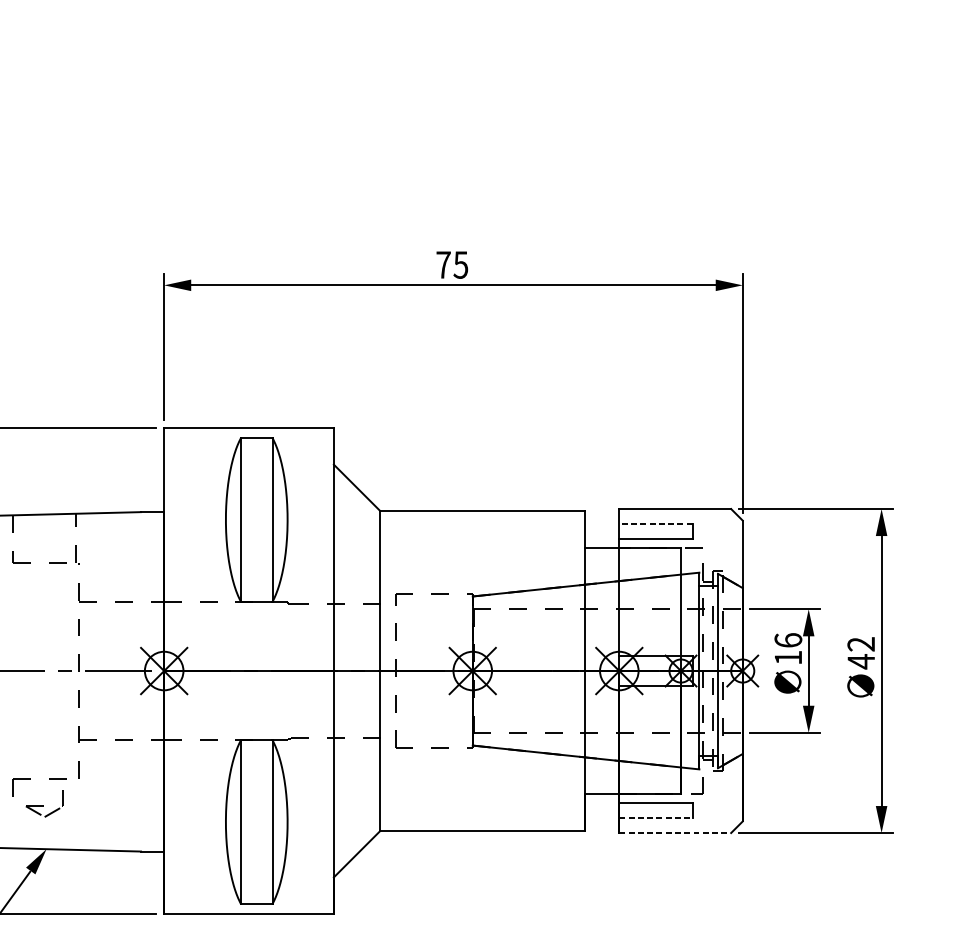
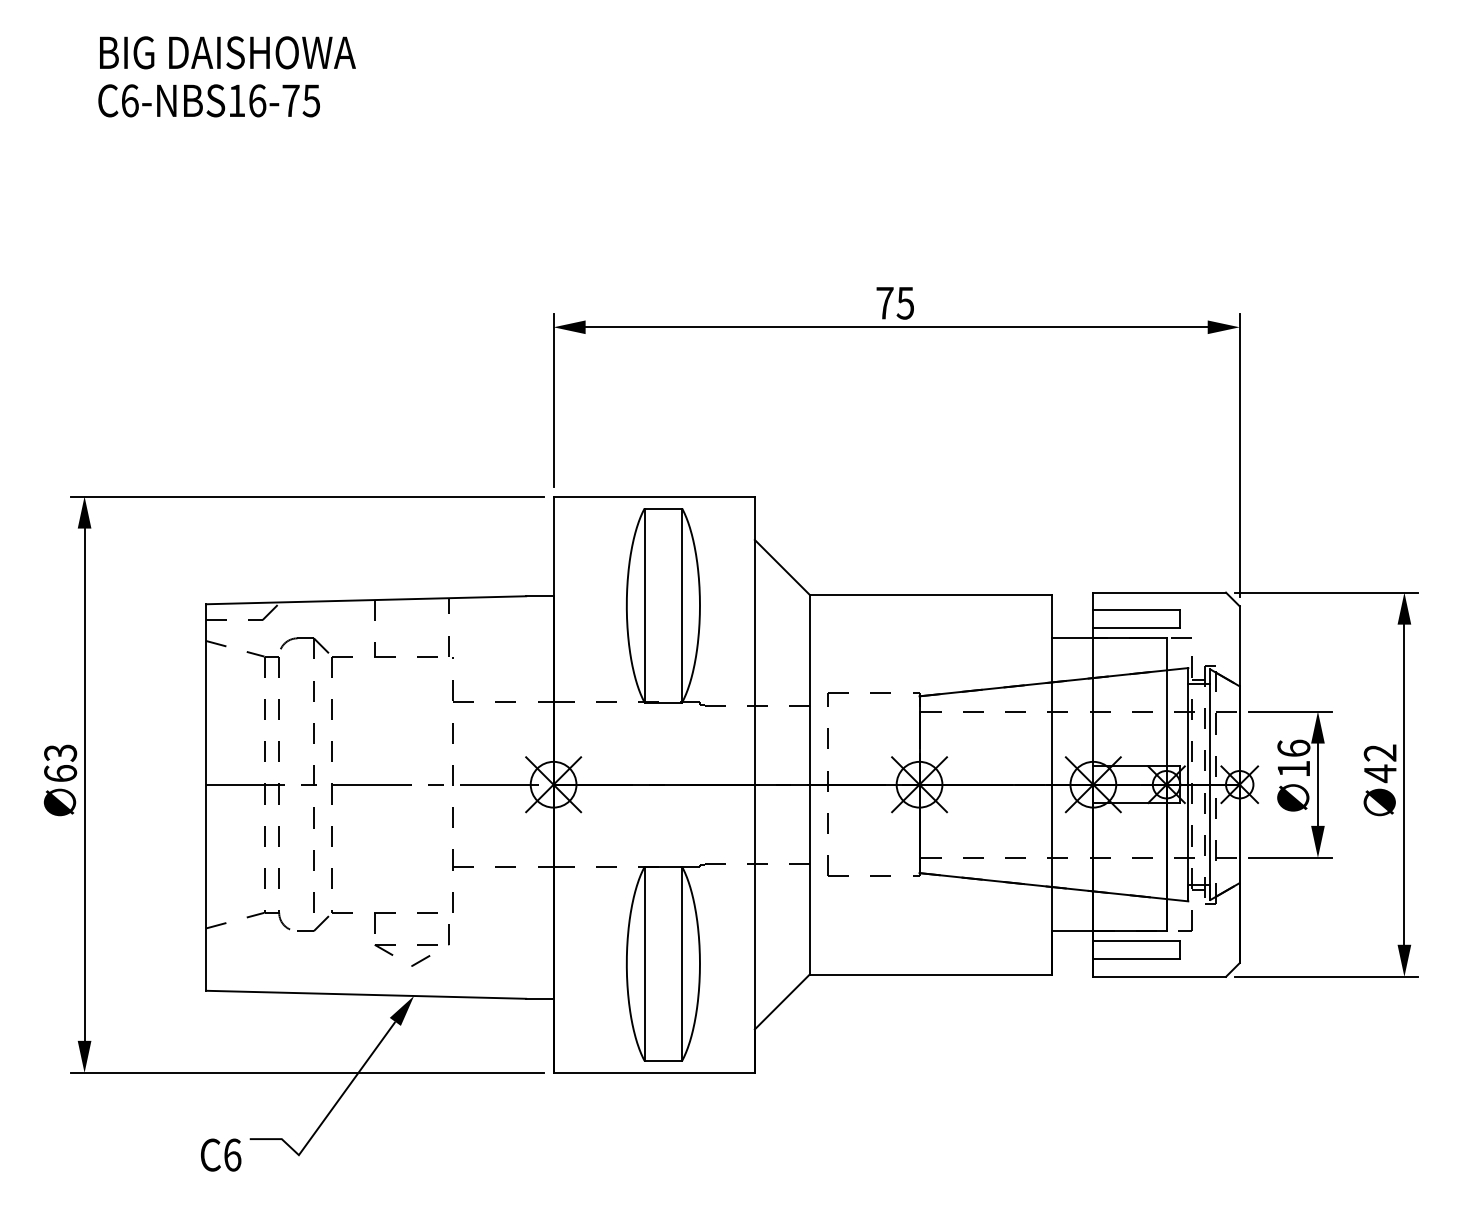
line: (655, 523) -> (1136, 609), dashed -> solid
part: (44, 806) -> (411, 945), size x1.67
line: (656, 818) -> (1137, 959), dashed -> solid
line: (675, 832) -> (1160, 976), dashed -> solid

